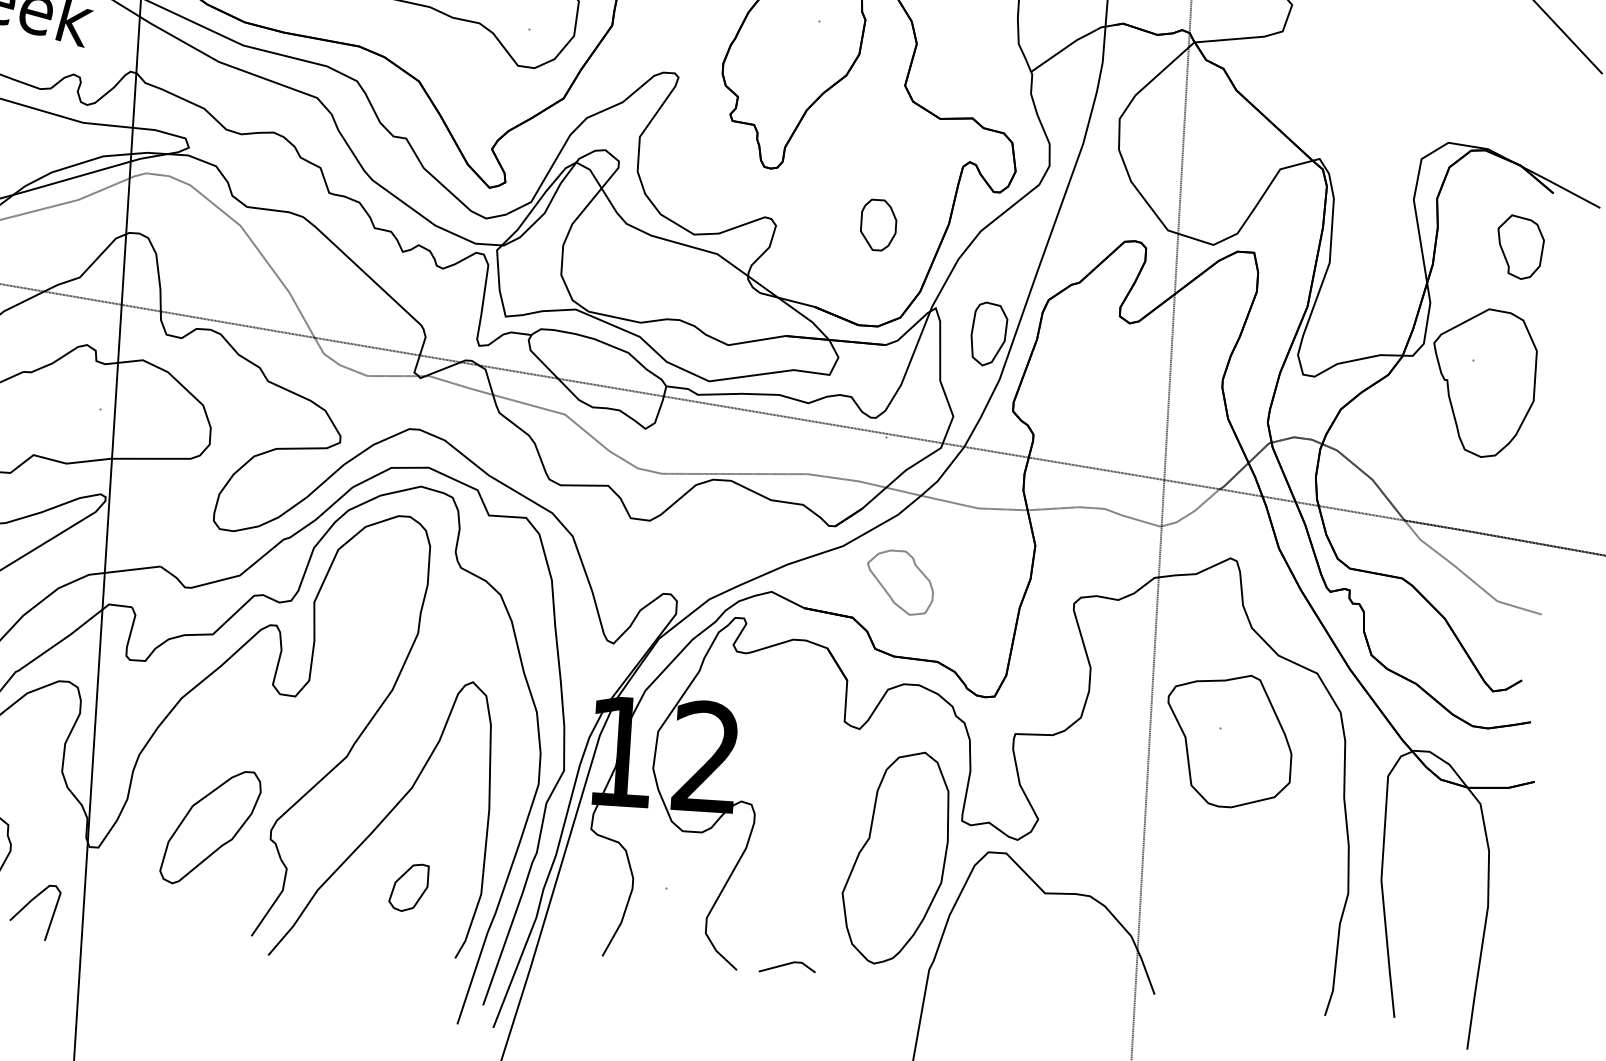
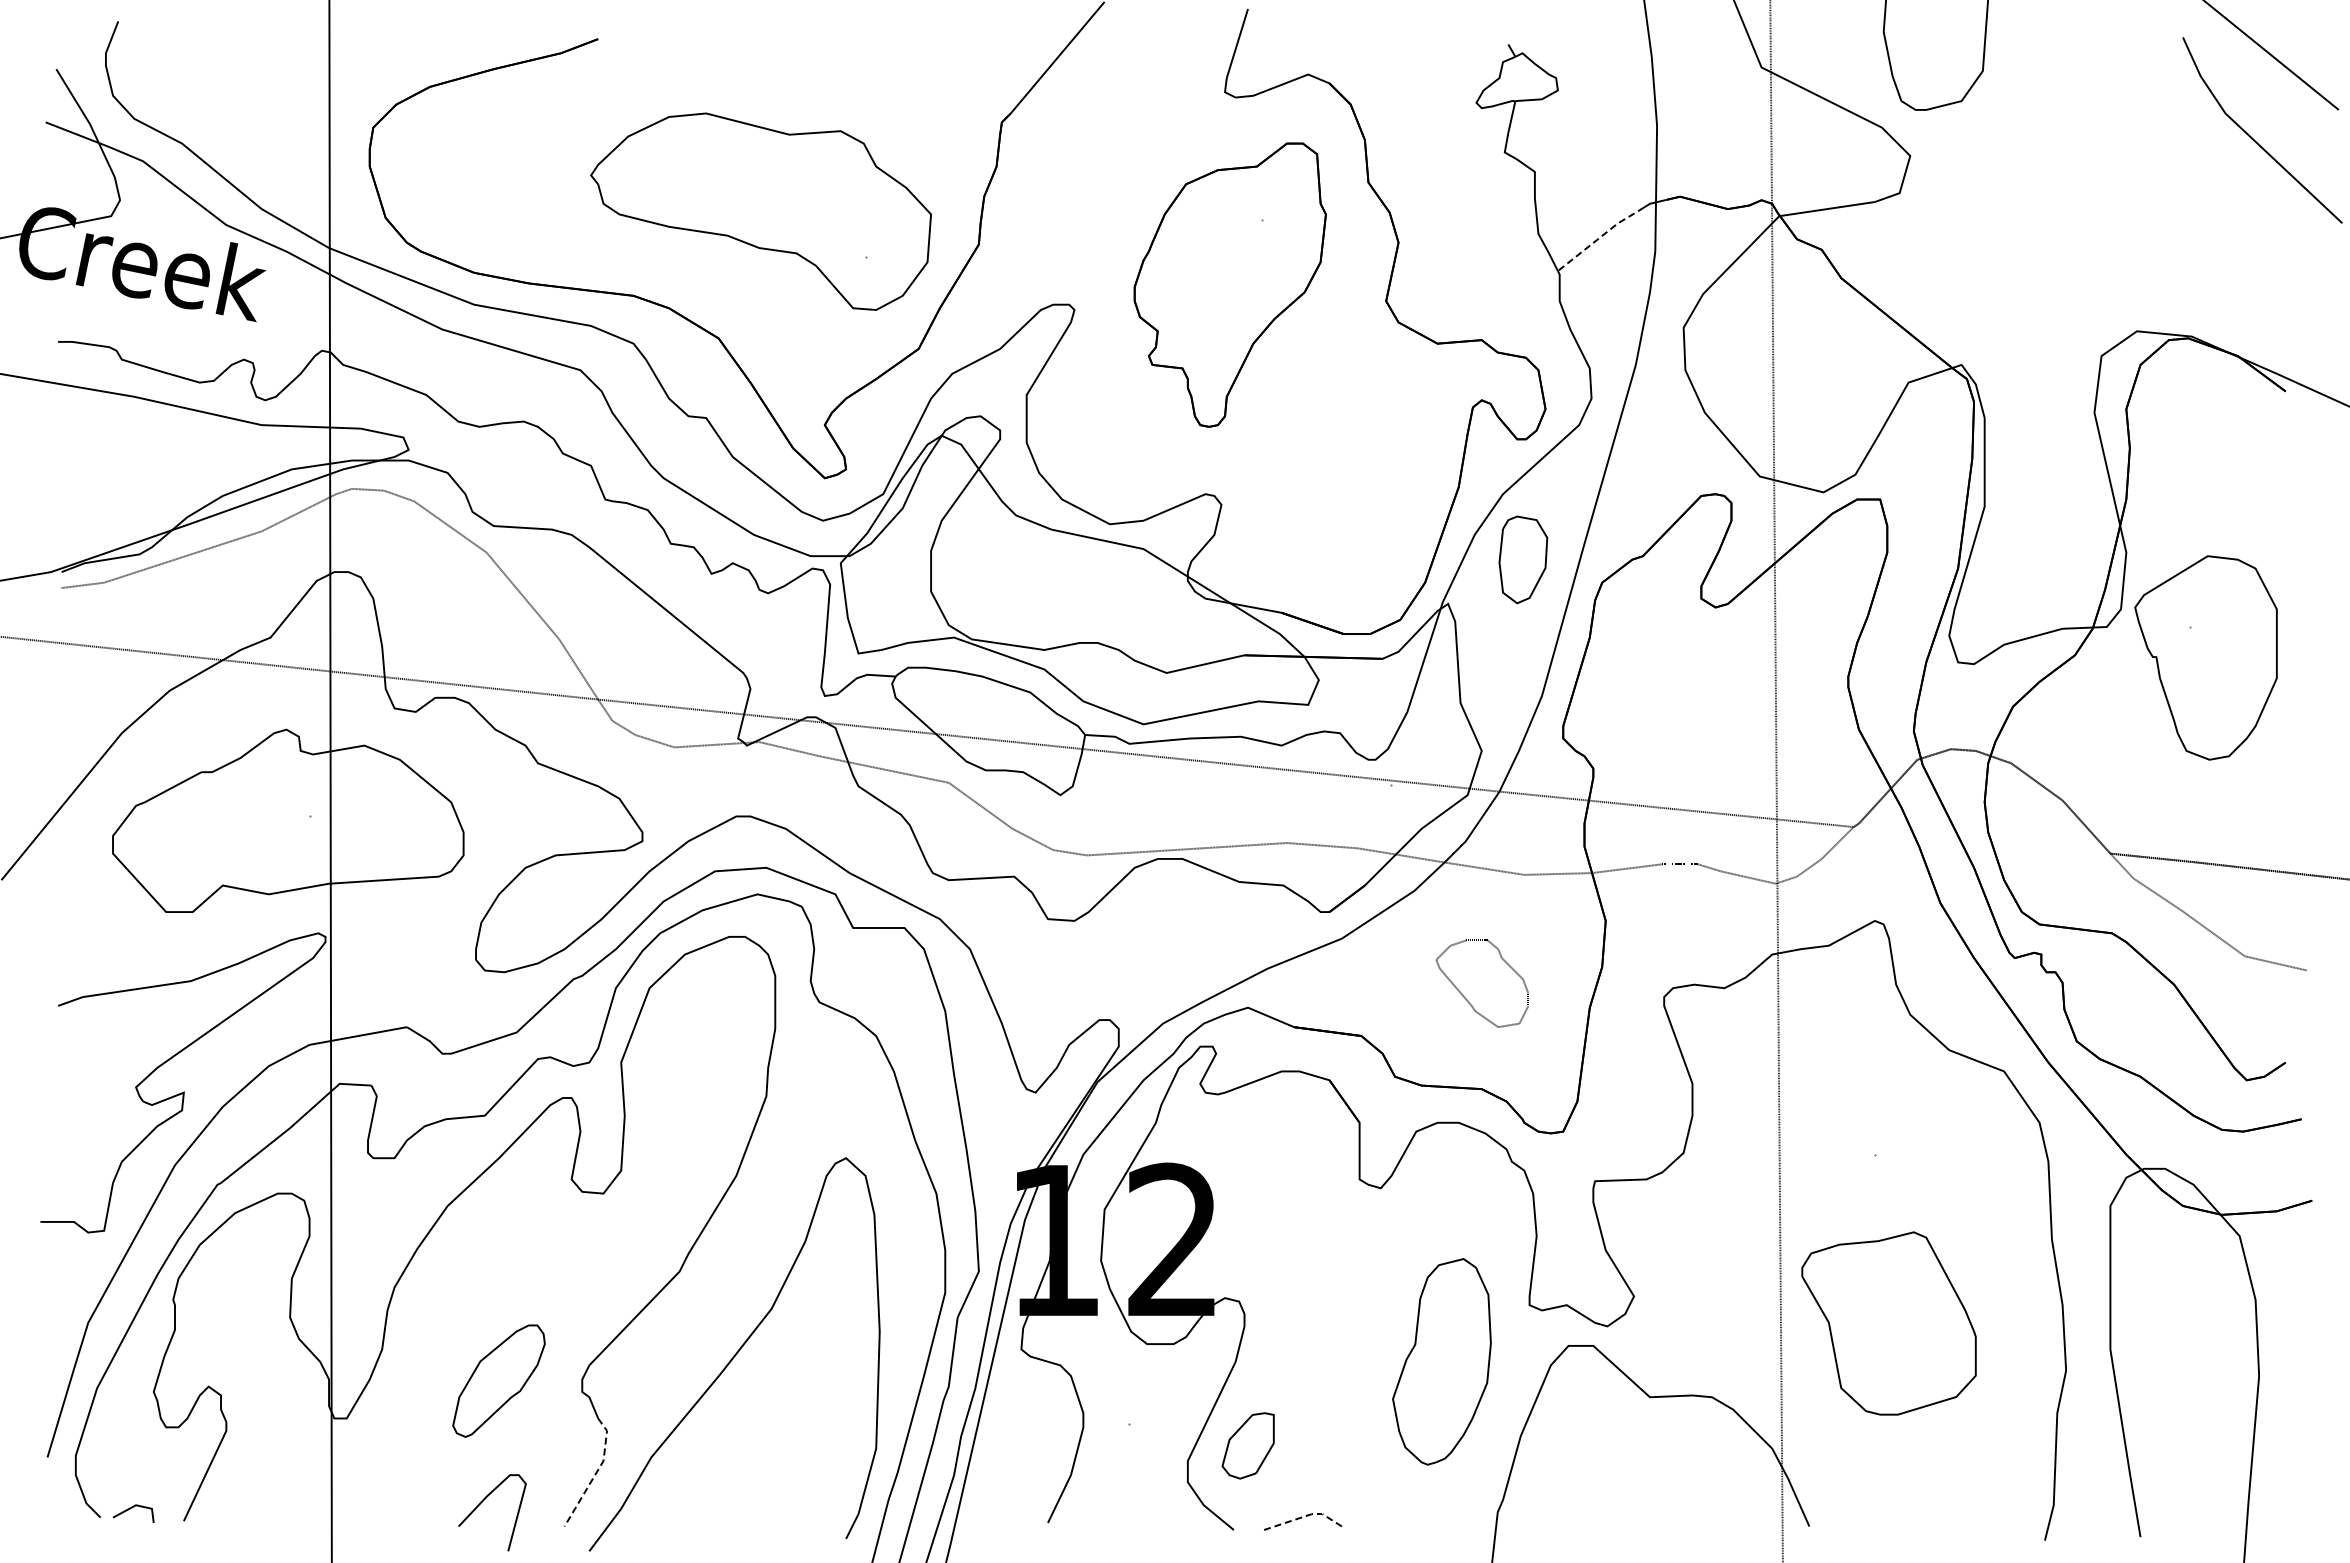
line: (1063, 48) -> (1600, 236), solid -> dashed
part: (878, 224) -> (1362, 494), removed
part: (1520, 247) -> (2244, 468), removed
part: (989, 333) -> (1523, 559), moved
line: (1311, 504) -> (1981, 840), removed
part: (885, 589) -> (1463, 994), moved
part: (1228, 740) -> (1888, 1323), moved
part: (210, 827) -> (498, 1380), size x0.7
part: (895, 857) -> (1441, 1361), size x0.7
part: (408, 887) -> (1247, 1445), moved
line: (277, 898) -> (596, 1472), solid -> dashed
curve: (28, 904) -> (482, 1502), moved
line: (789, 963) -> (1305, 1516), solid -> dashed

